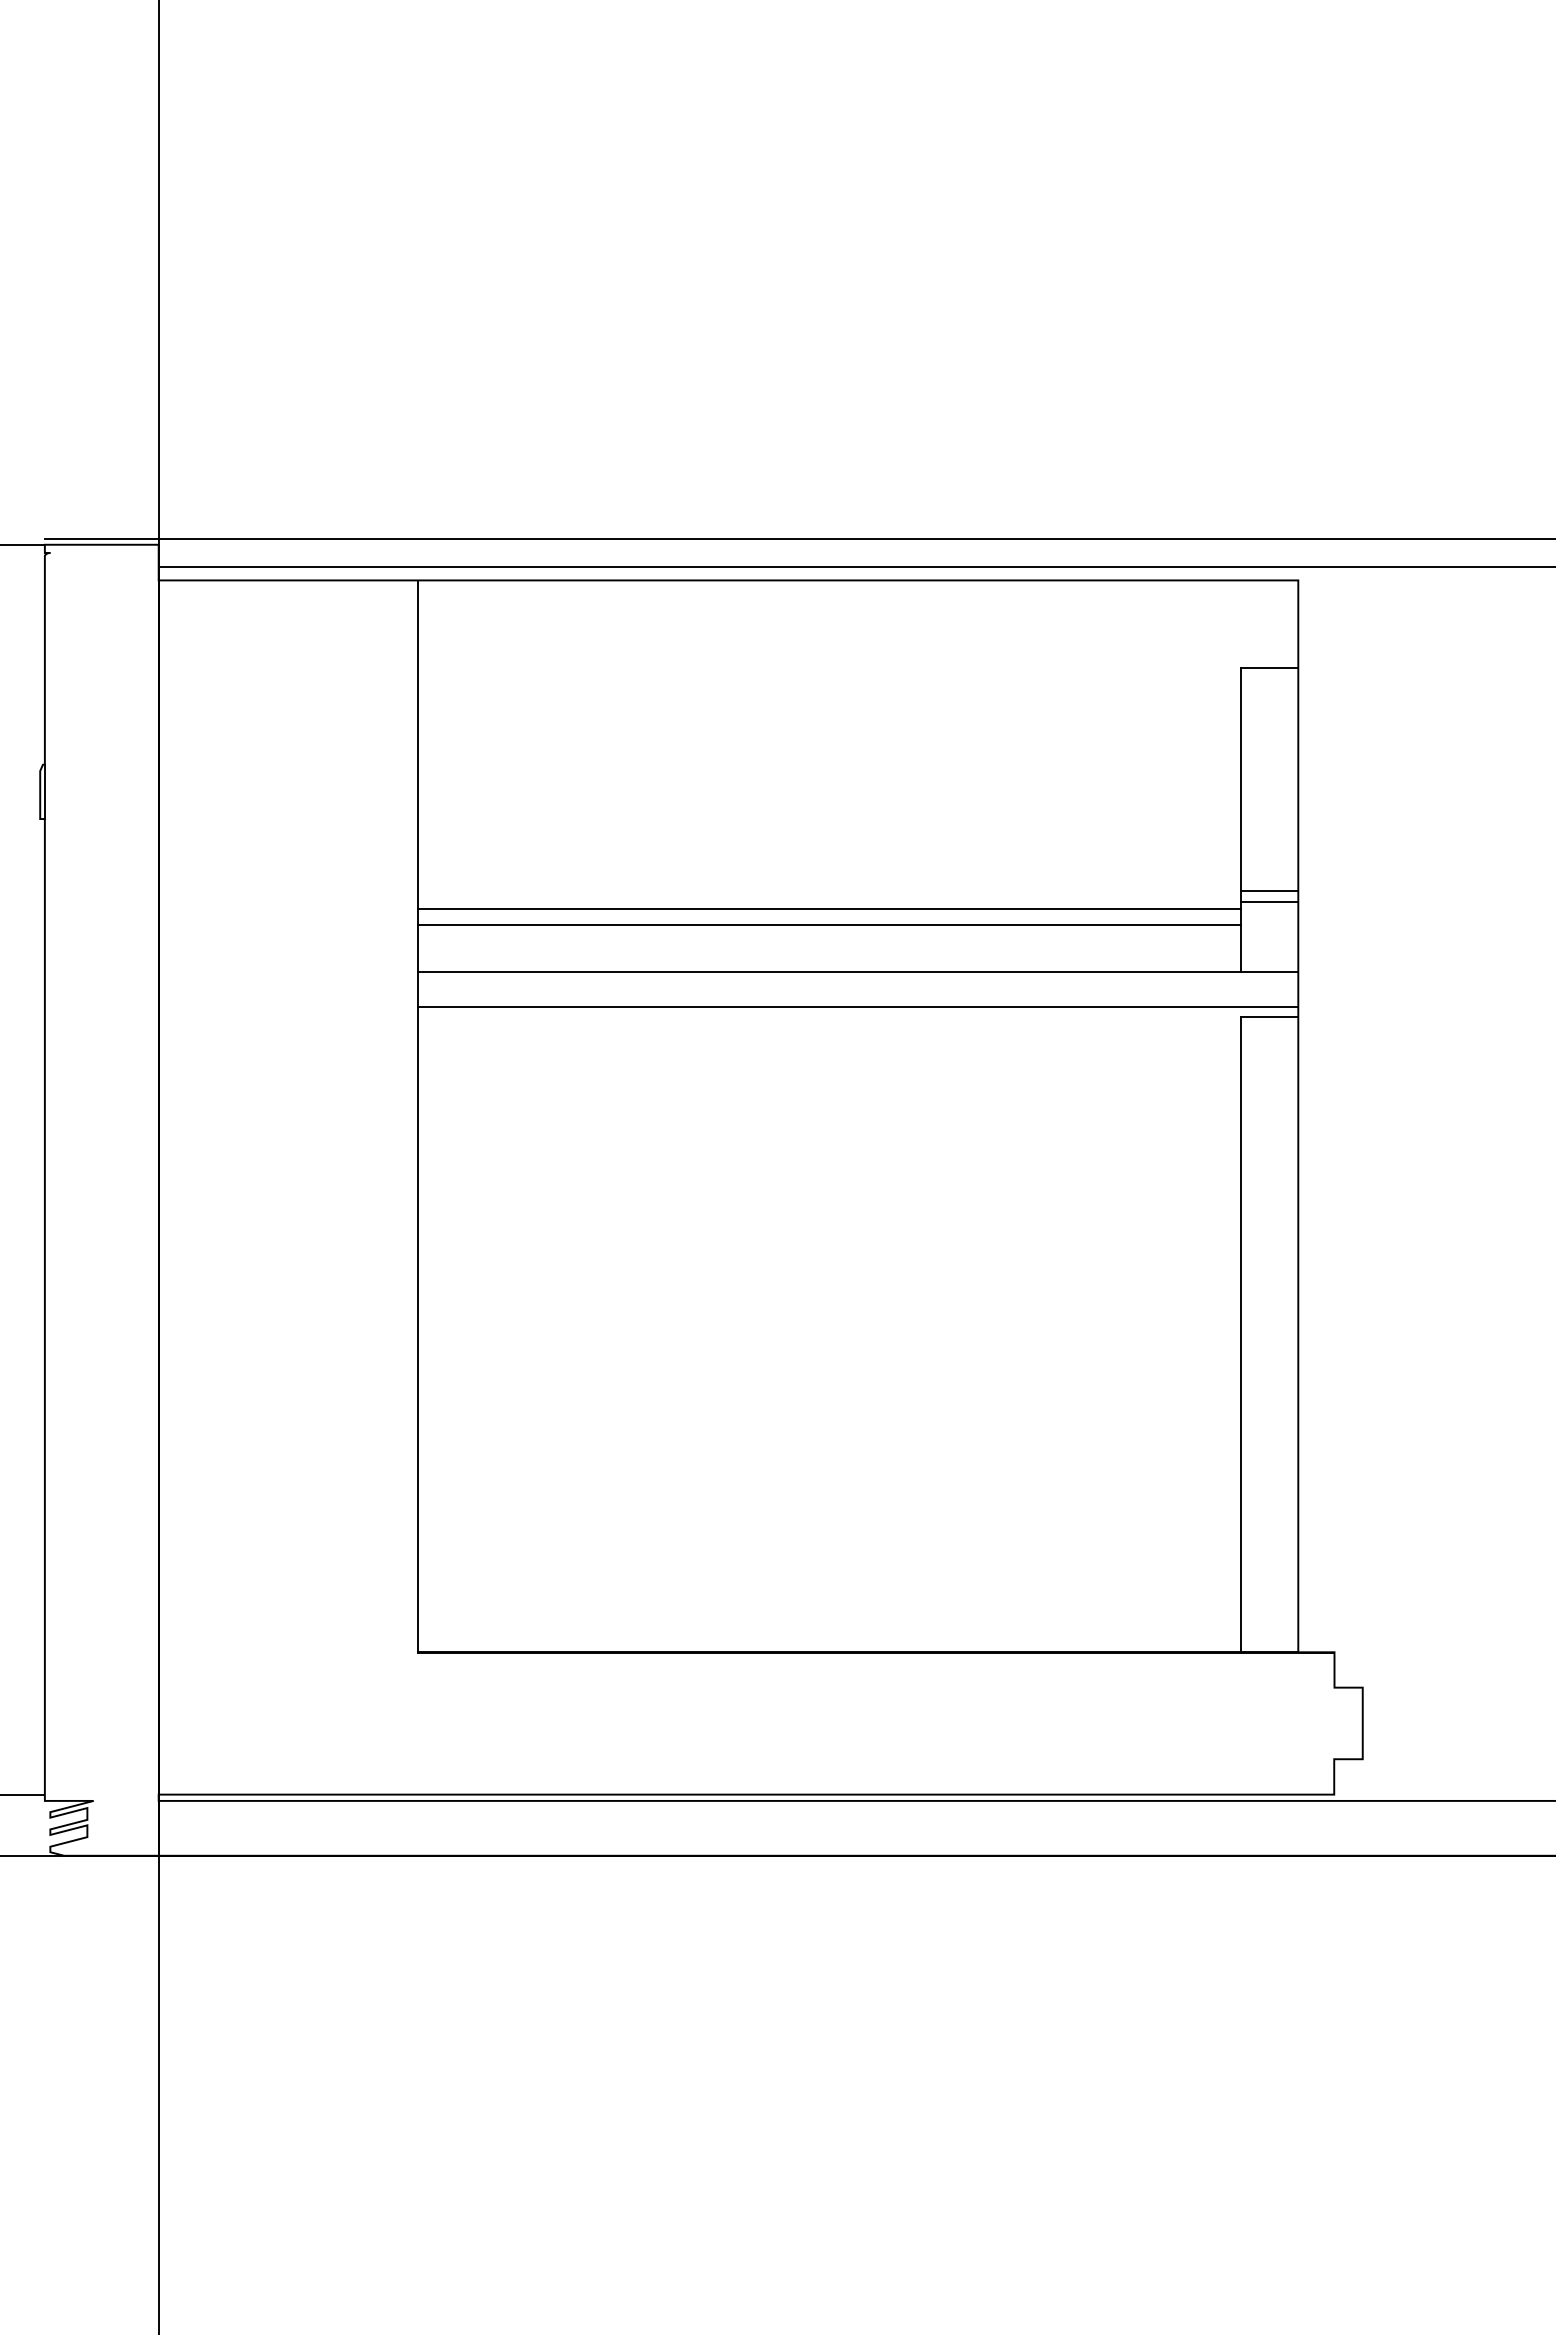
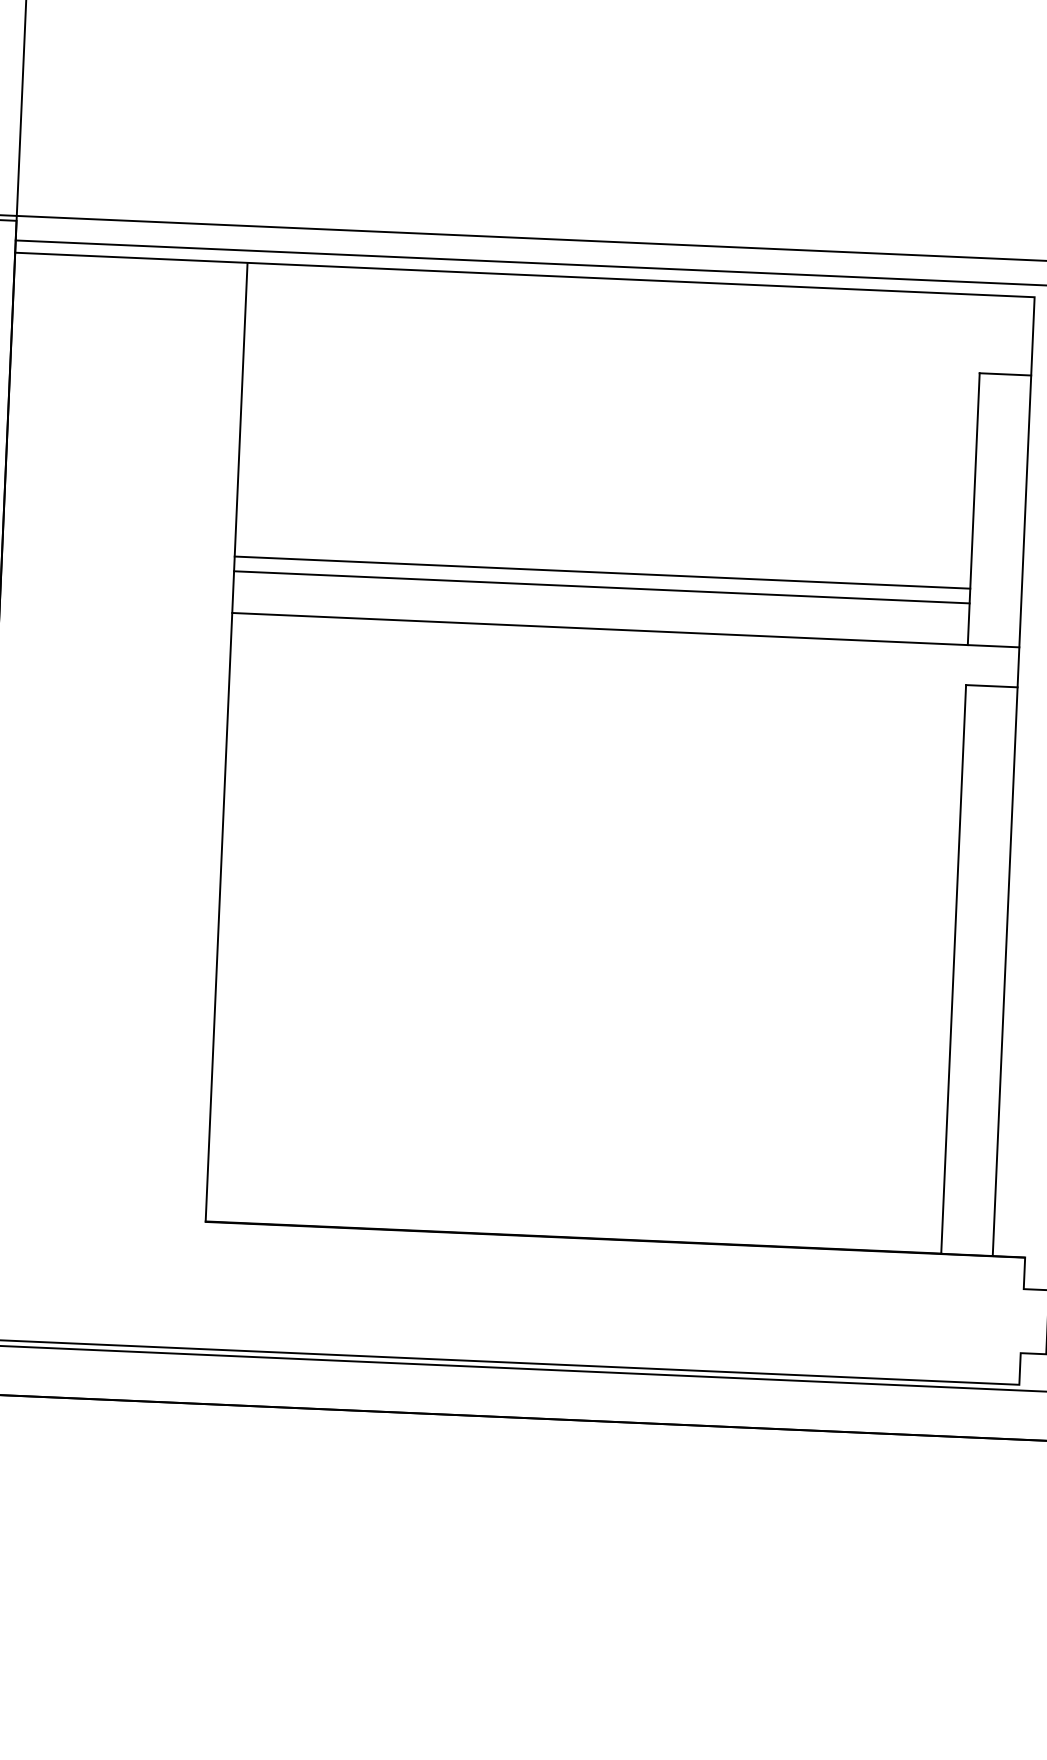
line: (1269, 890) -> (996, 573), removed
line: (1269, 901) -> (996, 583), removed
line: (858, 1007) -> (624, 662), removed

